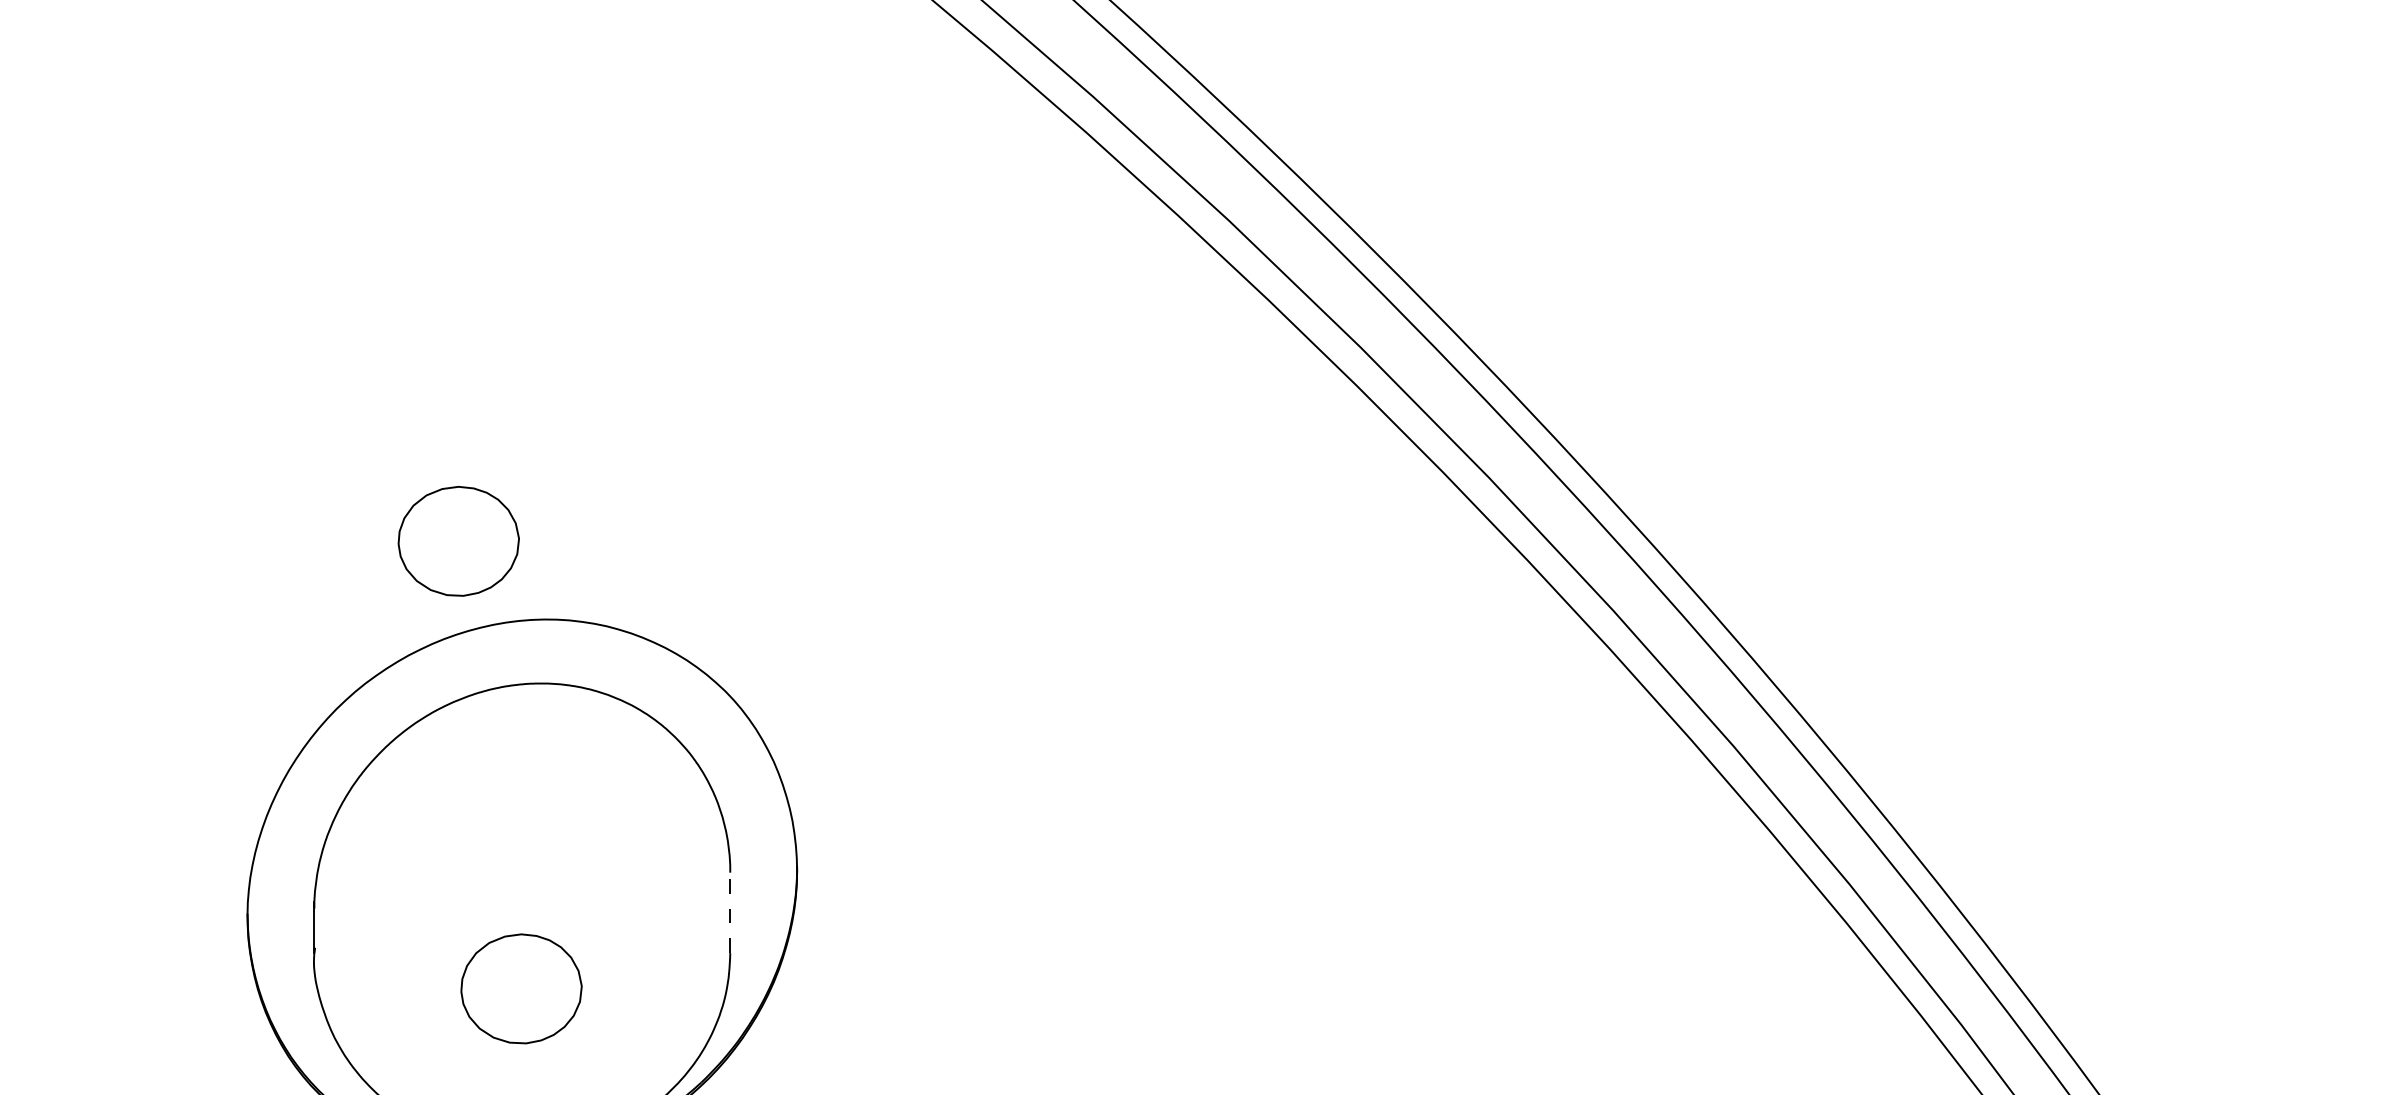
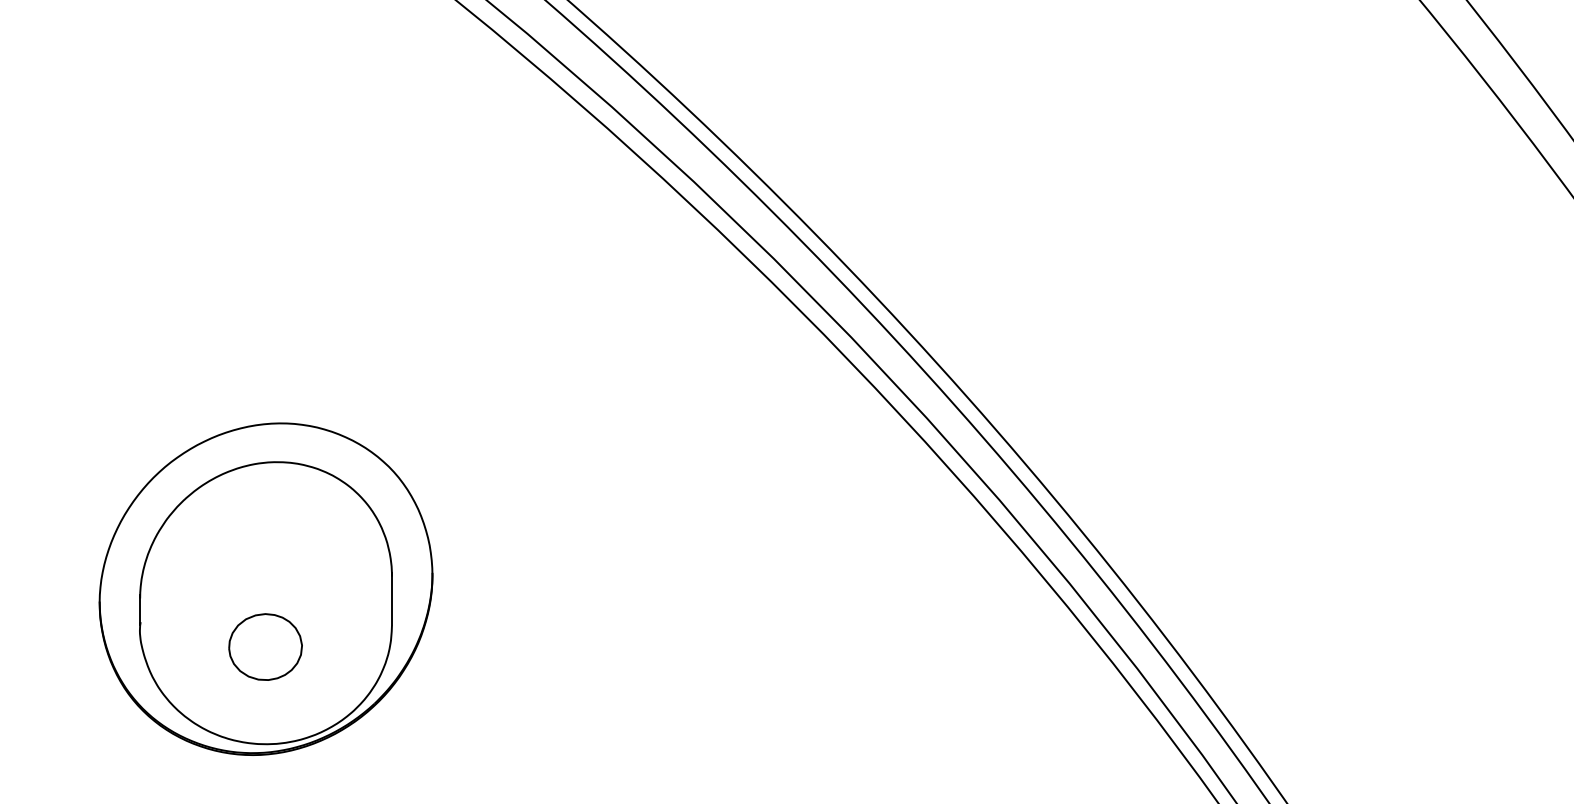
part: (458, 540) -> (227, 375), removed
line: (729, 908) -> (391, 598), dashed -> solid

